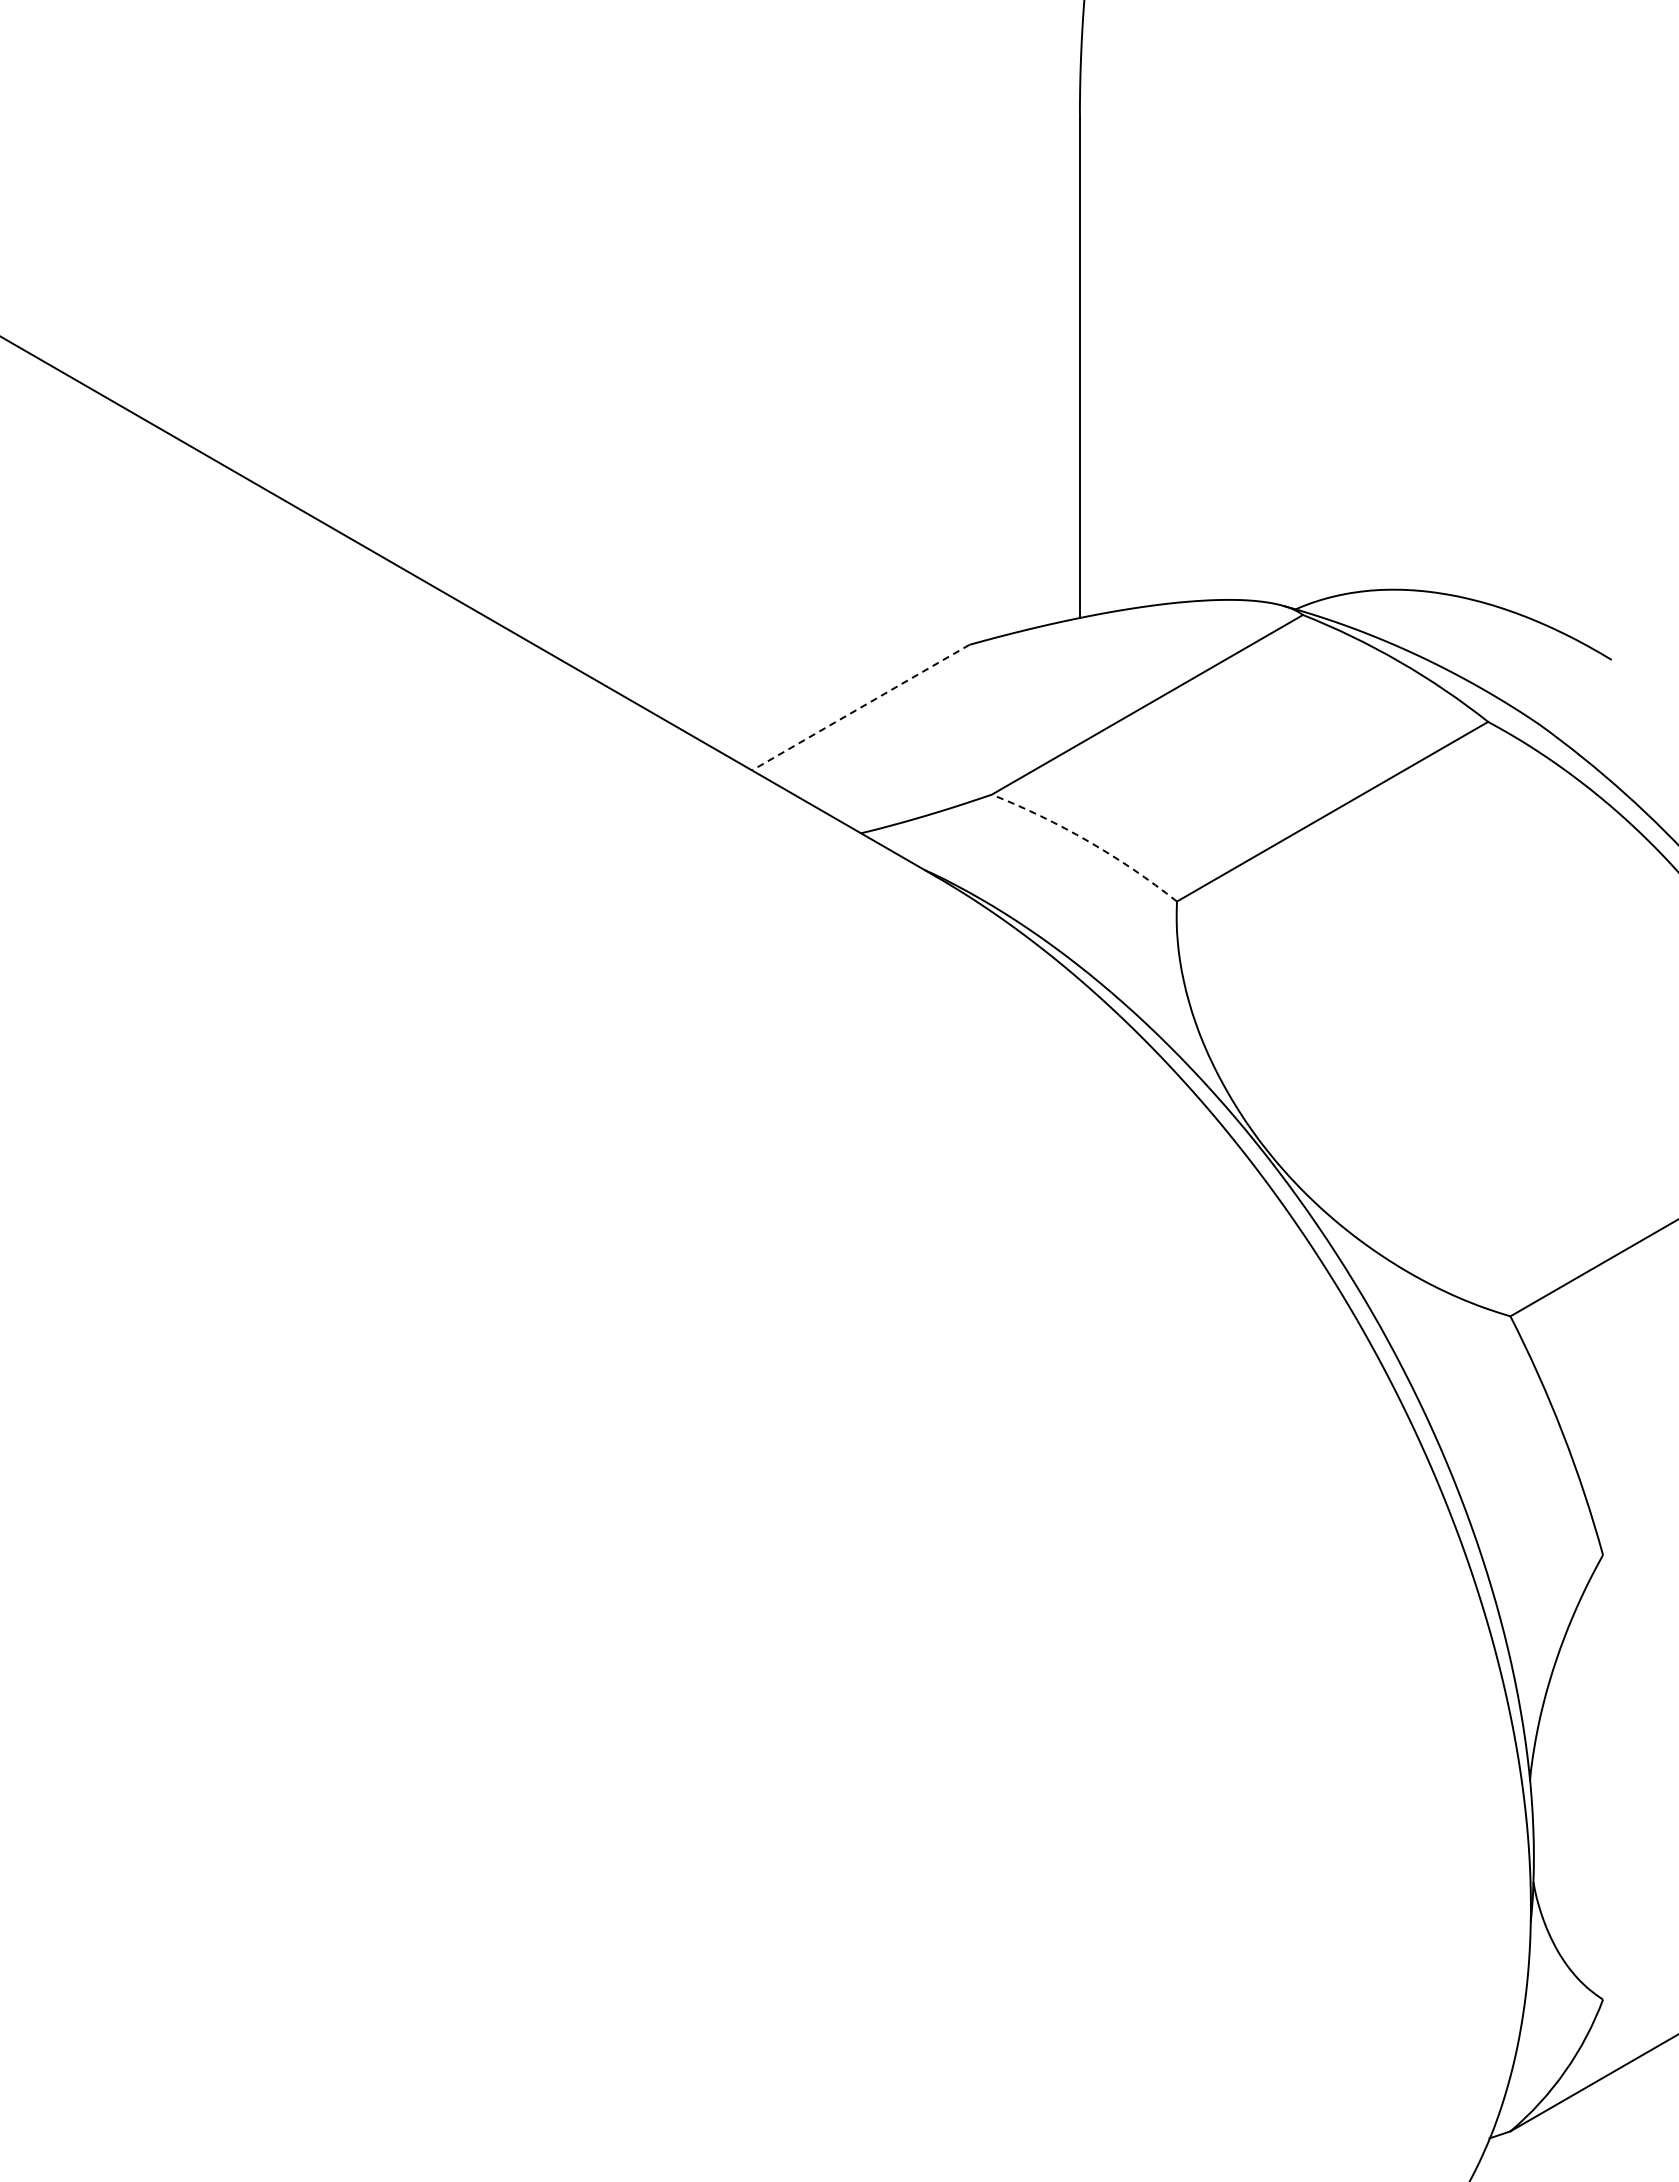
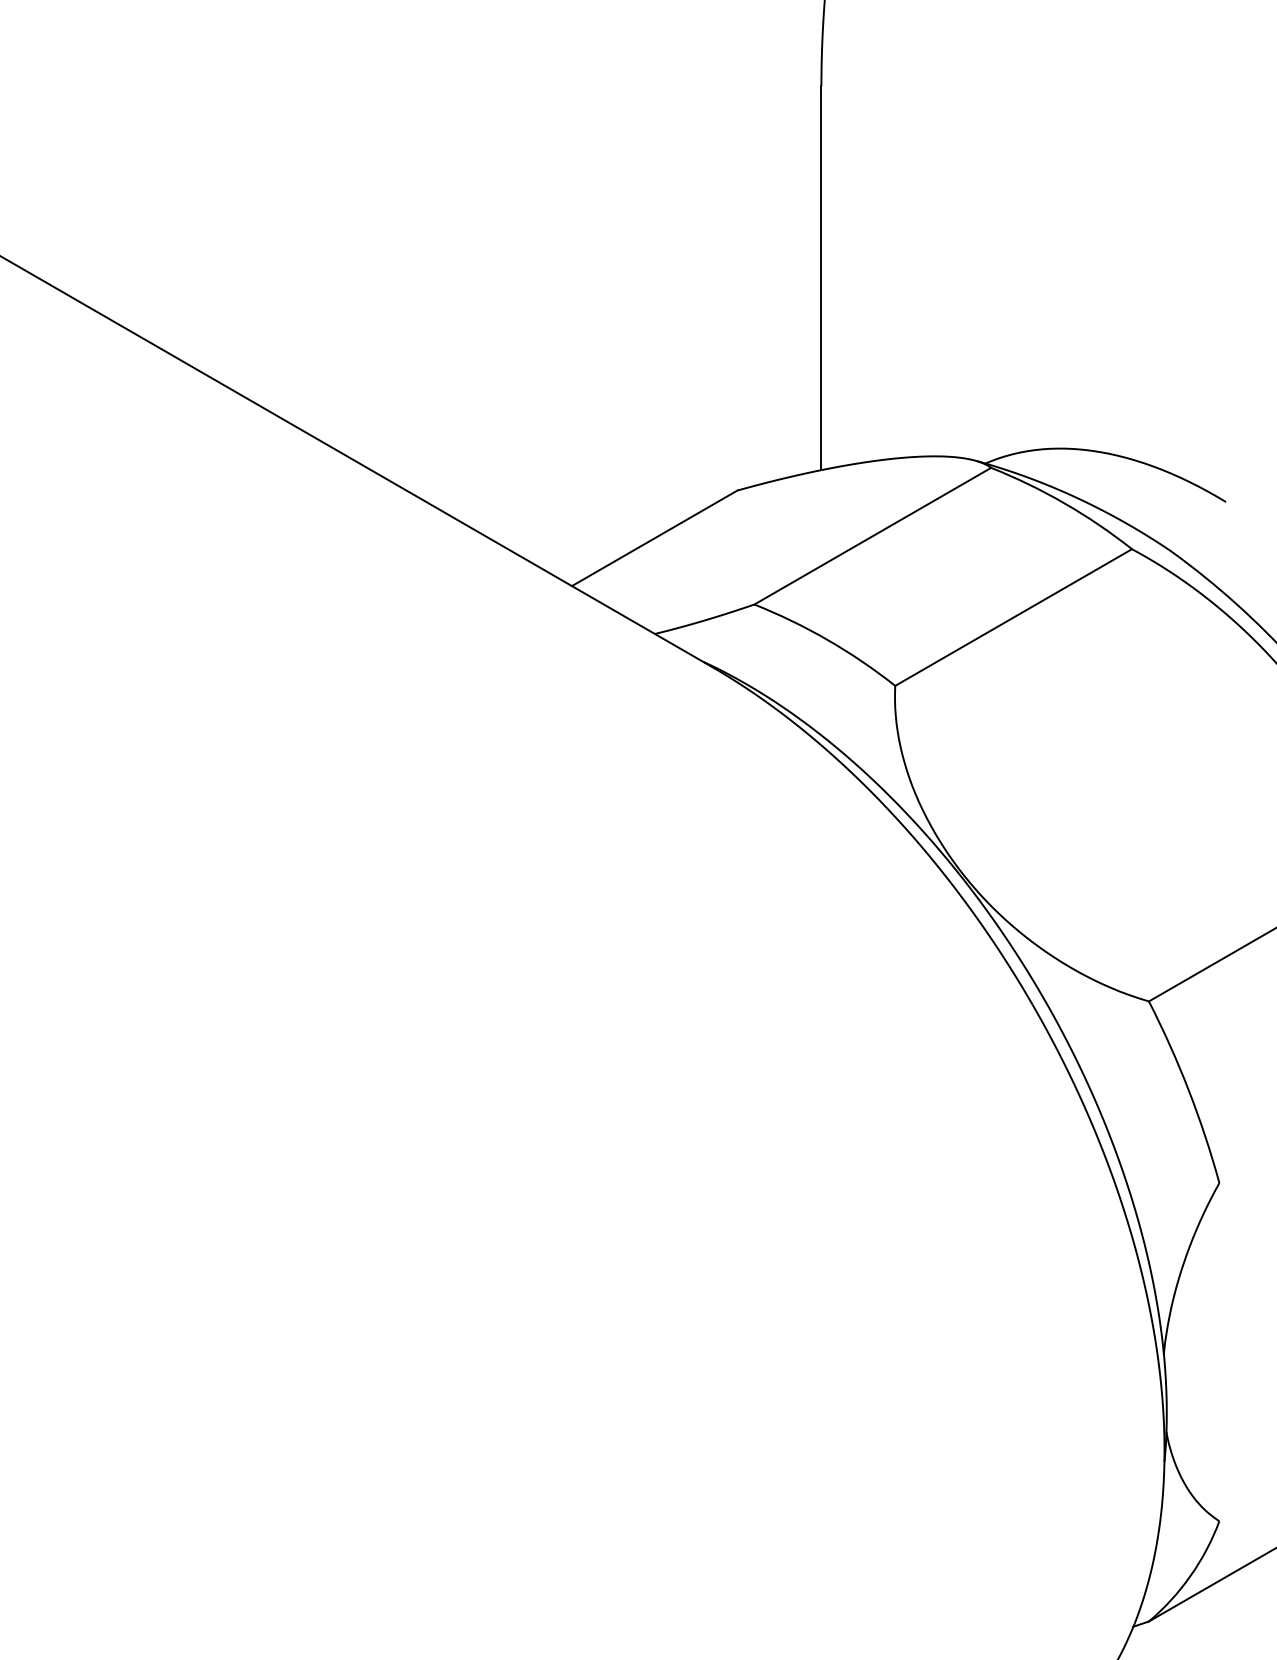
line: (860, 707) -> (654, 538), dashed -> solid
arc: (1088, 841) -> (827, 640), dashed -> solid

